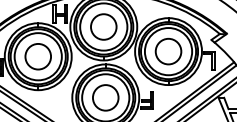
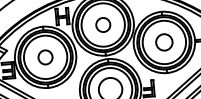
circle: (103, 26) -> (102, 24), size x0.6
circle: (168, 51) -> (164, 42), size x0.7
circle: (37, 56) -> (44, 57), size x0.6

